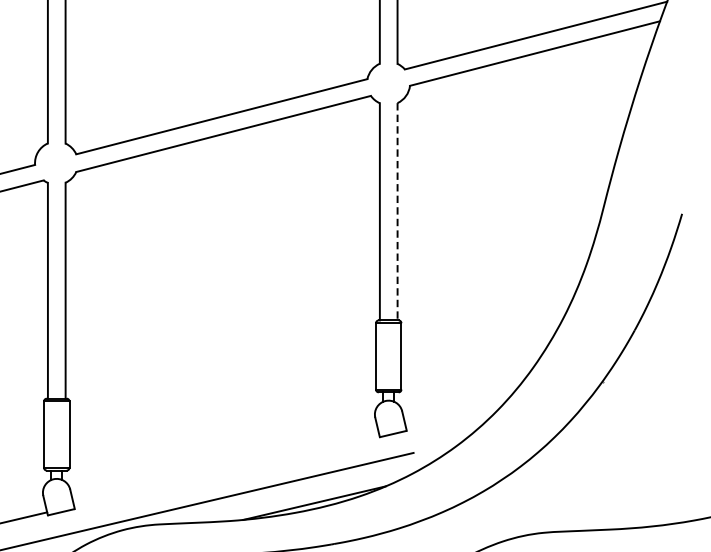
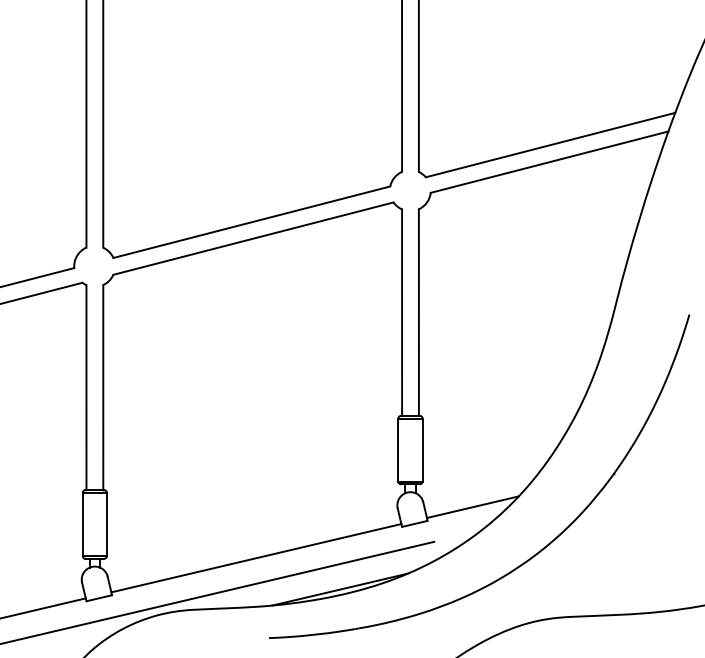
line: (397, 212) -> (418, 313), dashed -> solid
line: (453, 416) -> (472, 507), added
line: (226, 470) -> (256, 558), added

